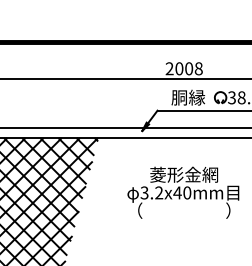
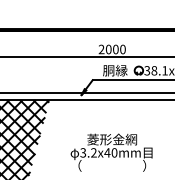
text: (198, 68) -> (122, 49), 2008 -> 2000
text: (183, 192) -> (111, 152), moved

